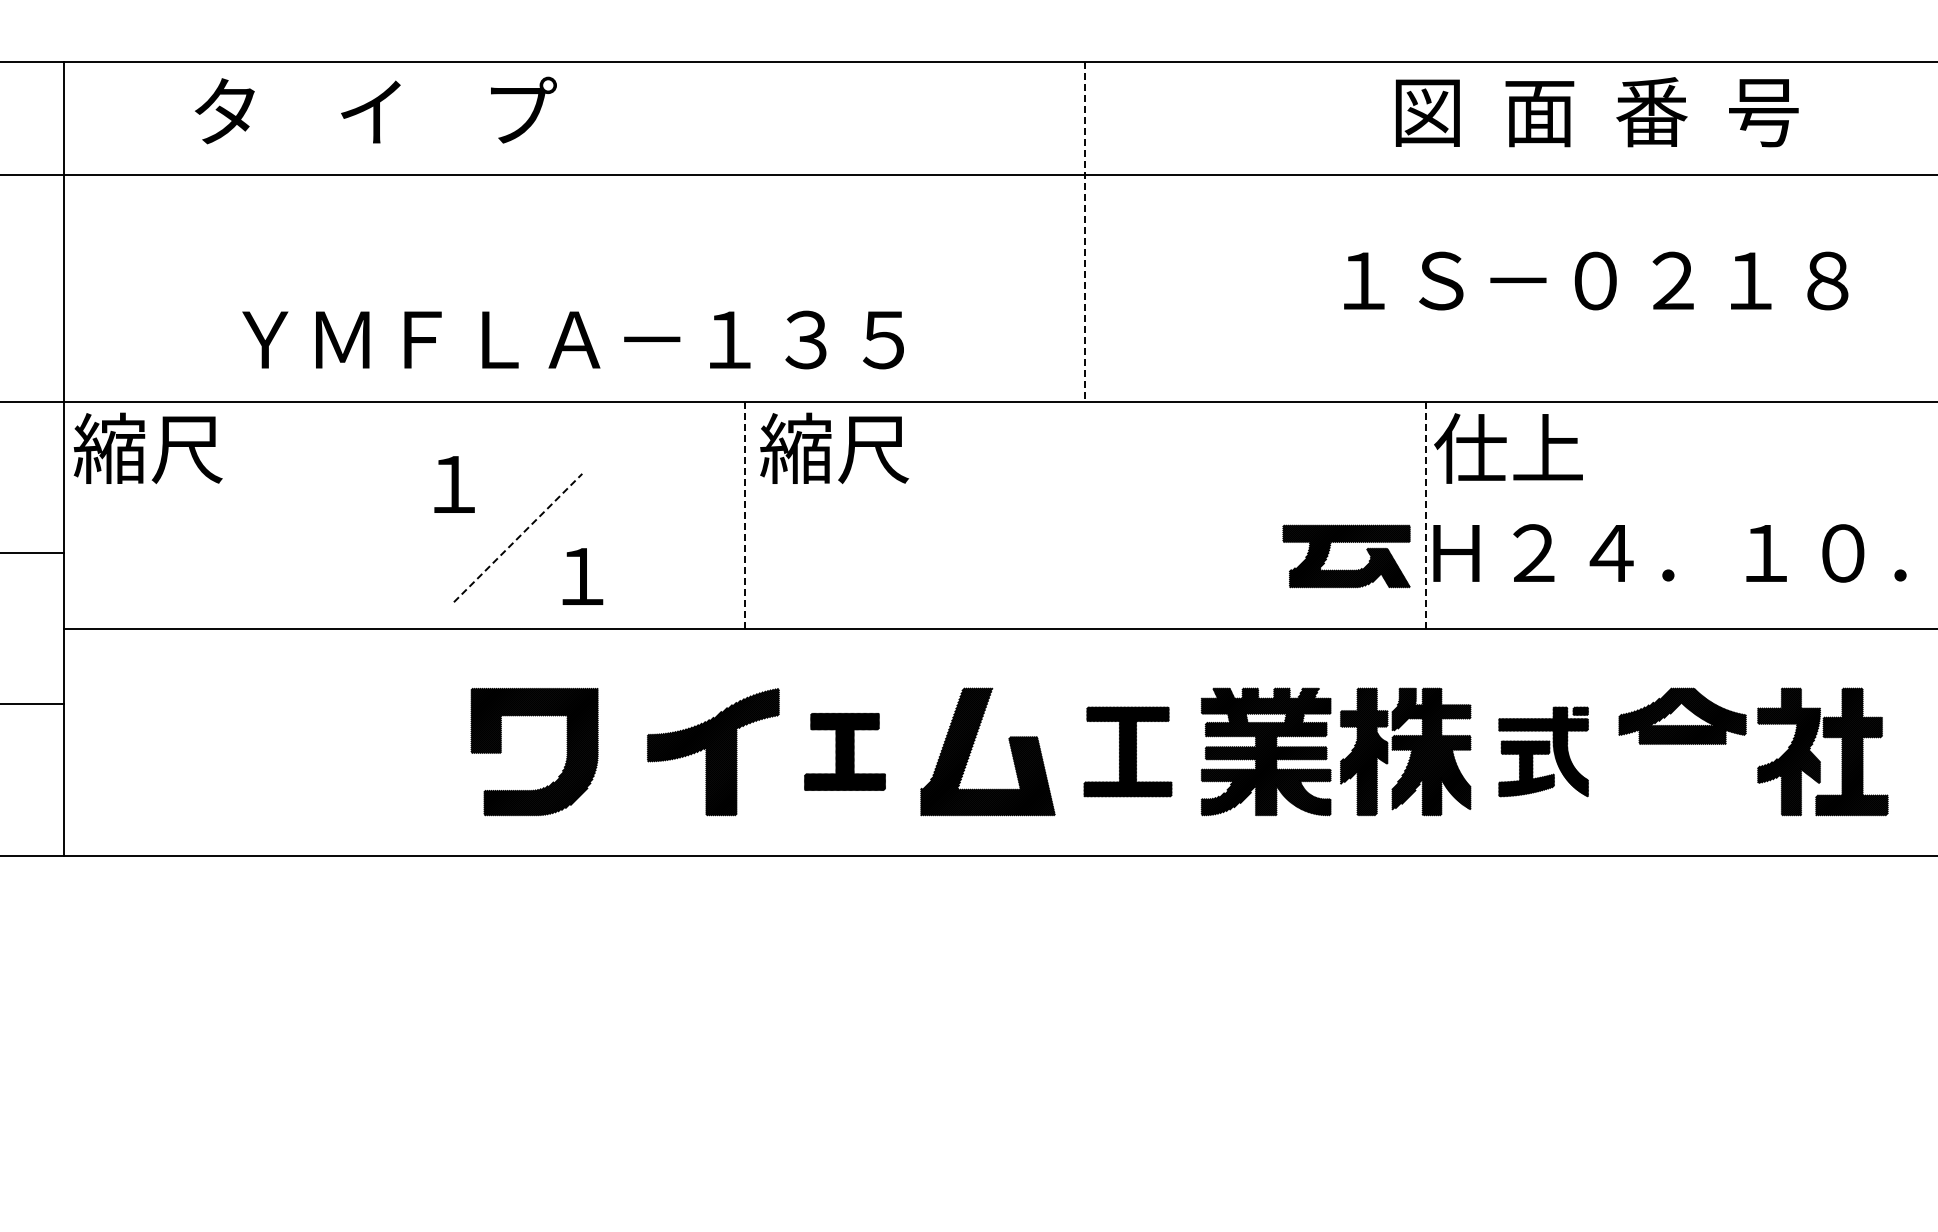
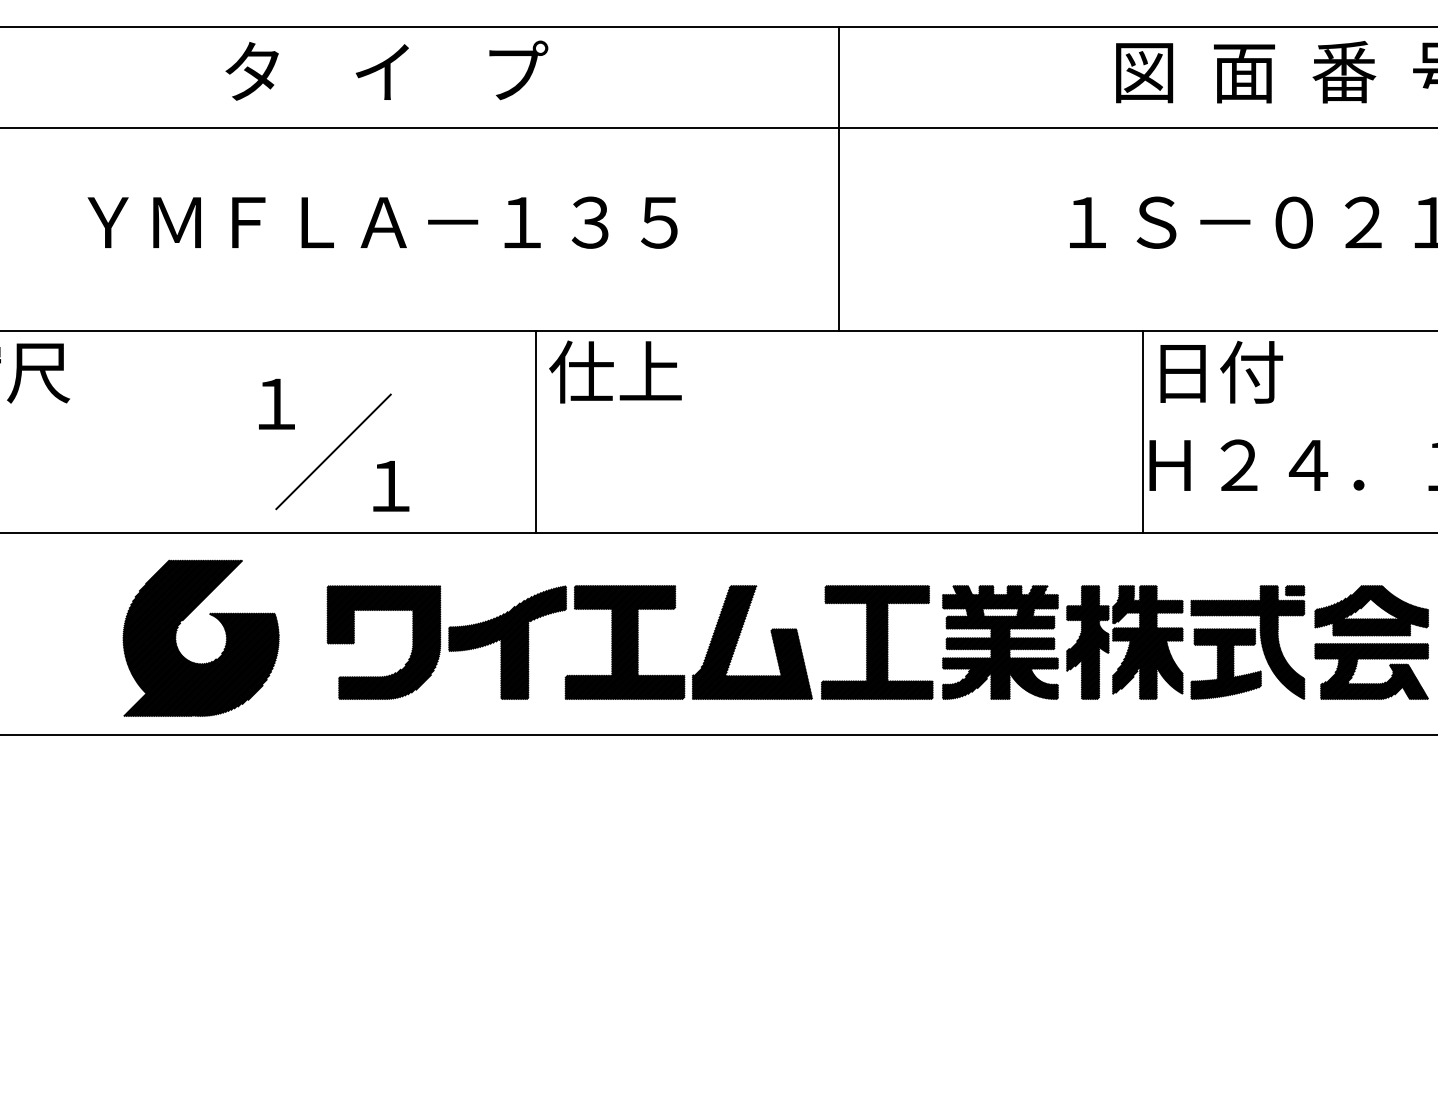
text: (375, 110) -> (386, 70), moved
line: (1085, 232) -> (839, 179), dashed -> solid
text: (572, 339) -> (382, 222), moved
text: (834, 448) -> (615, 372), 縮尺 -> 仕上
text: (1508, 448) -> (1216, 372), 仕上 -> 日付
line: (745, 515) -> (536, 431), dashed -> solid
line: (1425, 515) -> (1142, 431), dashed -> solid
line: (518, 538) -> (333, 452), dashed -> solid
part: (1346, 569) -> (1371, 683), moved
part: (342, 741) -> (176, 633), added
part: (844, 751) -> (624, 642), size x1.67
part: (1127, 751) -> (876, 642), size x1.43
part: (1543, 751) -> (1247, 642), size x1.43
part: (566, 752) -> (412, 643), moved

